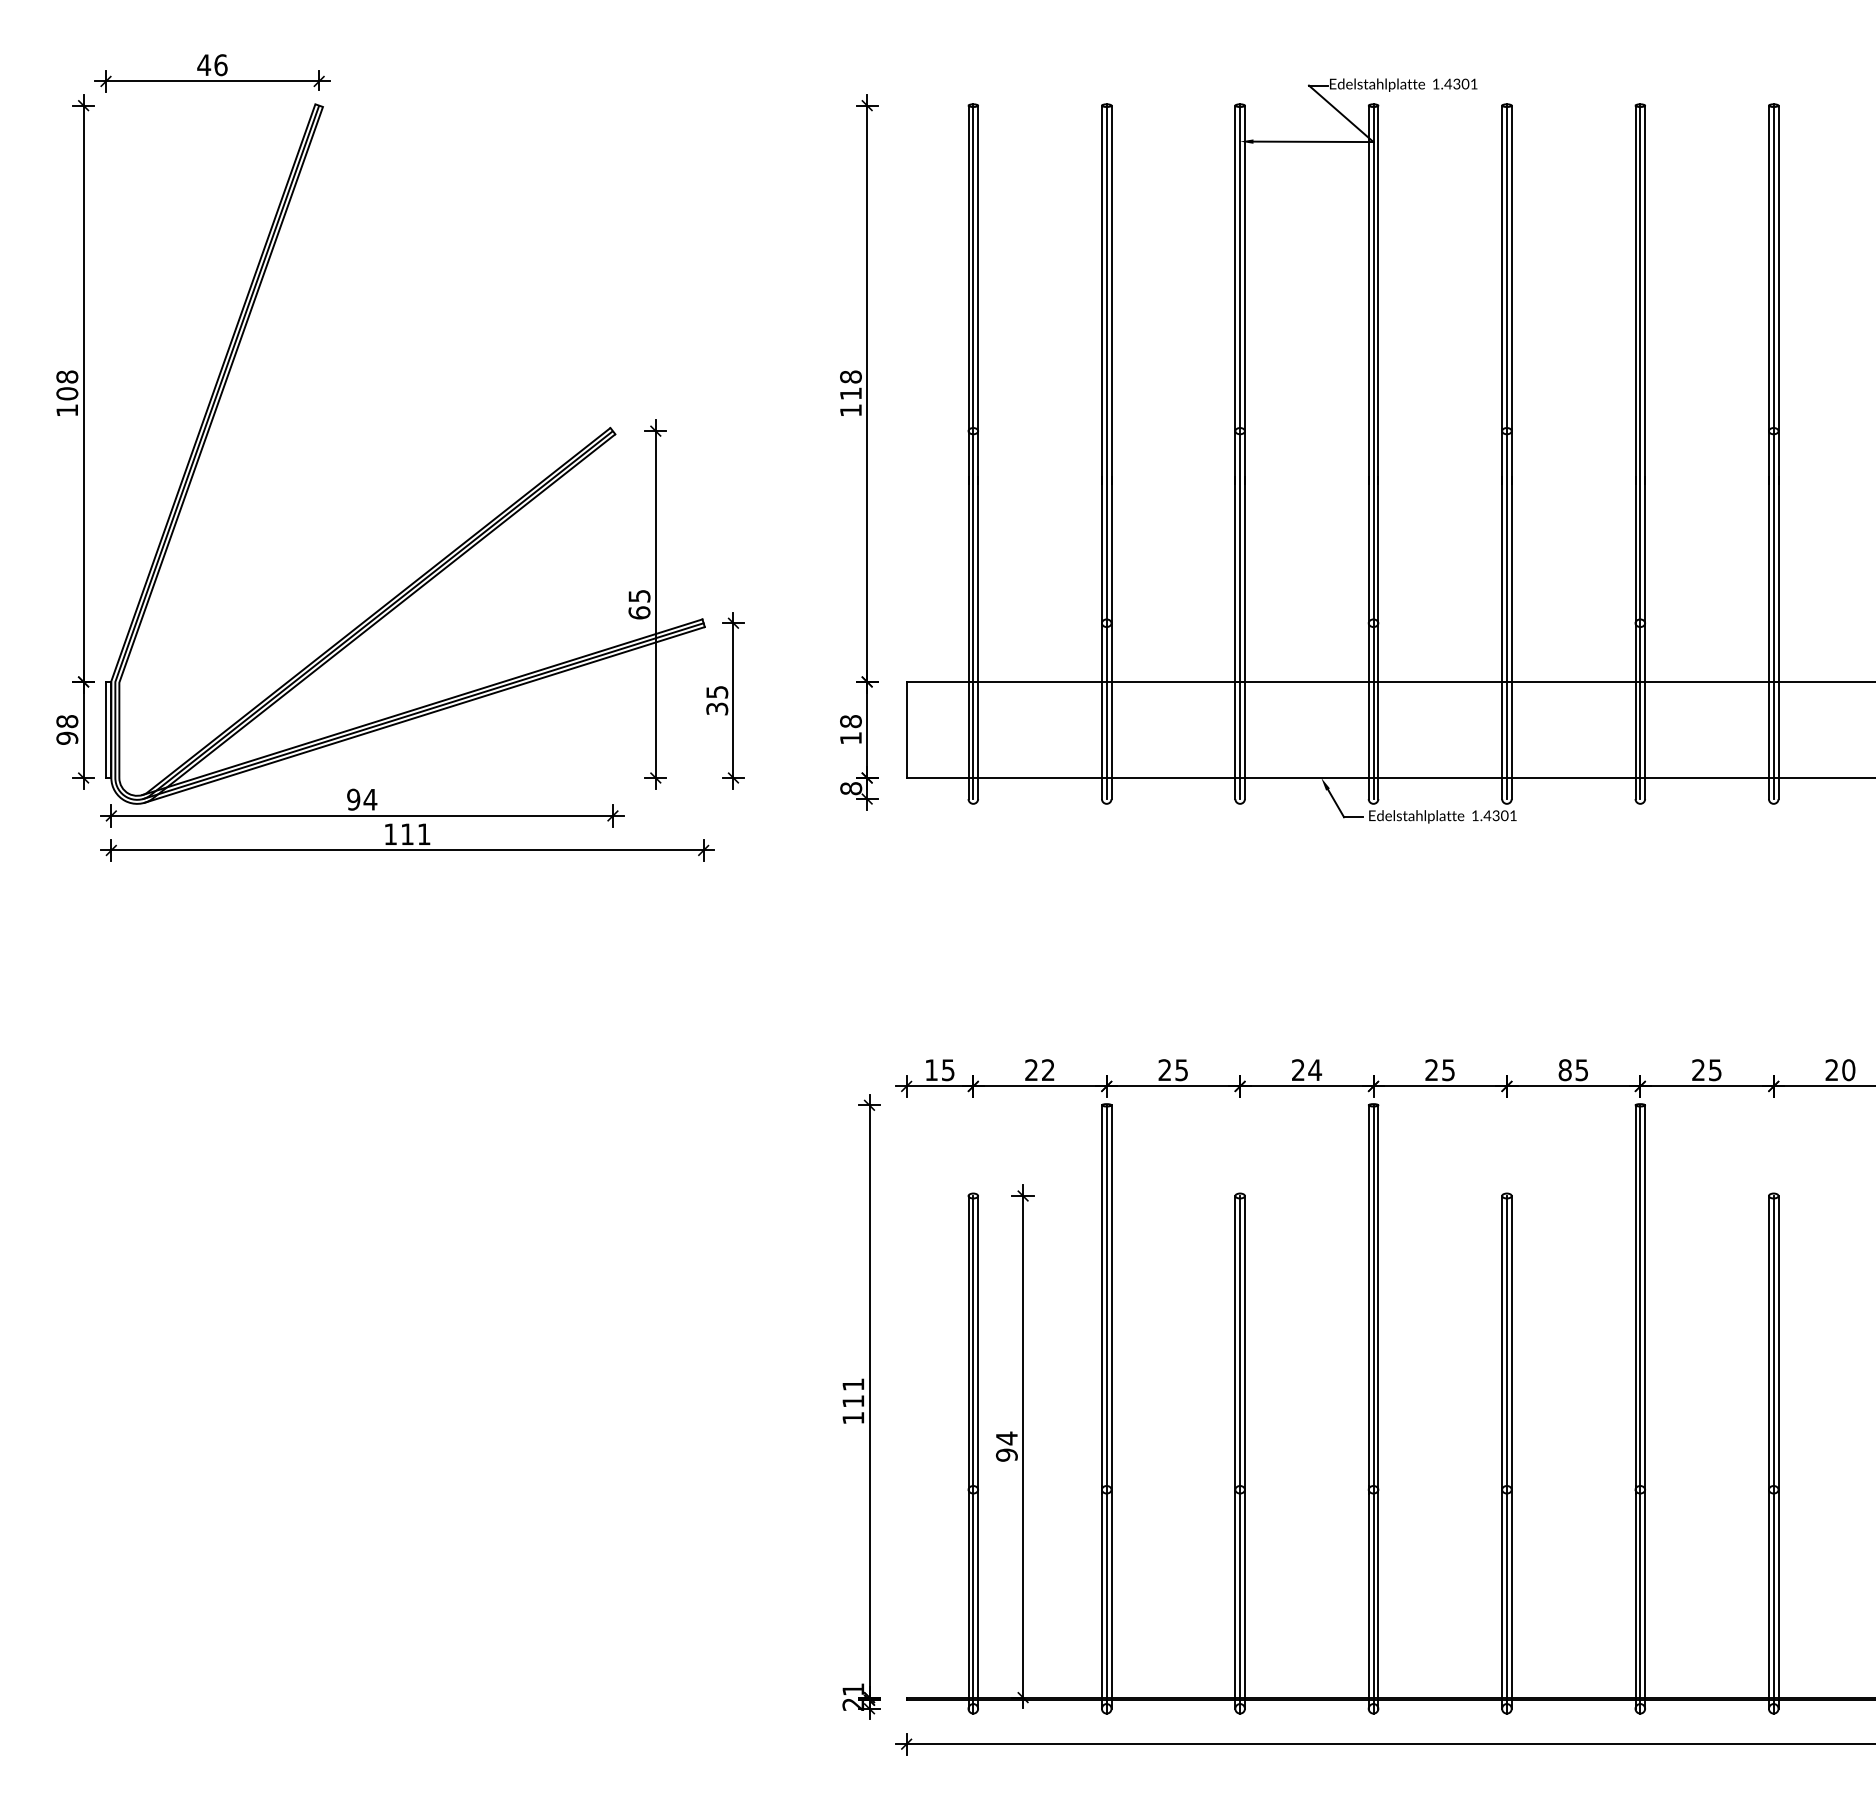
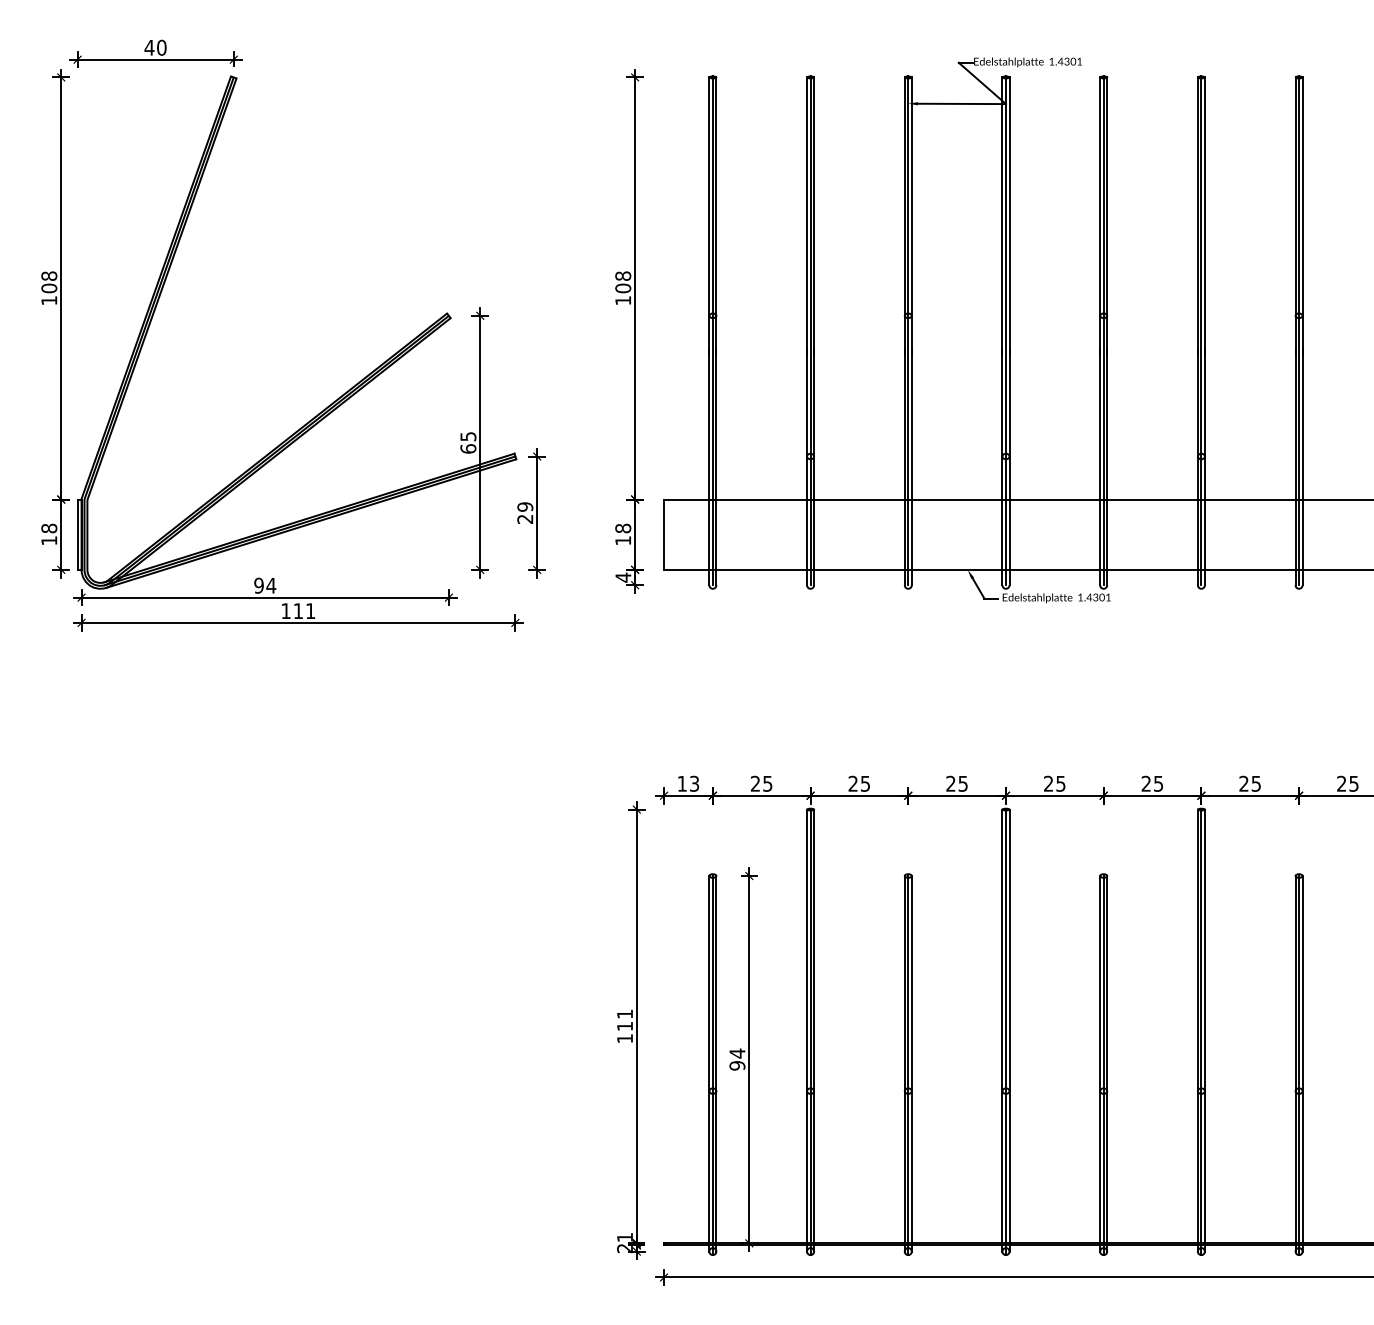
text: (220, 64) -> (161, 47), 46 -> 40
text: (850, 393) -> (622, 288), 118 -> 108
text: (717, 700) -> (525, 513), 35 -> 29
text: (67, 737) -> (49, 540), 98 -> 18
text: (851, 788) -> (623, 577), 8 -> 4
text: (948, 1069) -> (694, 783), 15 -> 13
text: (1048, 1070) -> (767, 784), 22 -> 25
text: (1315, 1070) -> (963, 784), 24 -> 25
text: (1564, 1070) -> (1145, 784), 85 -> 25
text: (1848, 1070) -> (1353, 784), 20 -> 25

